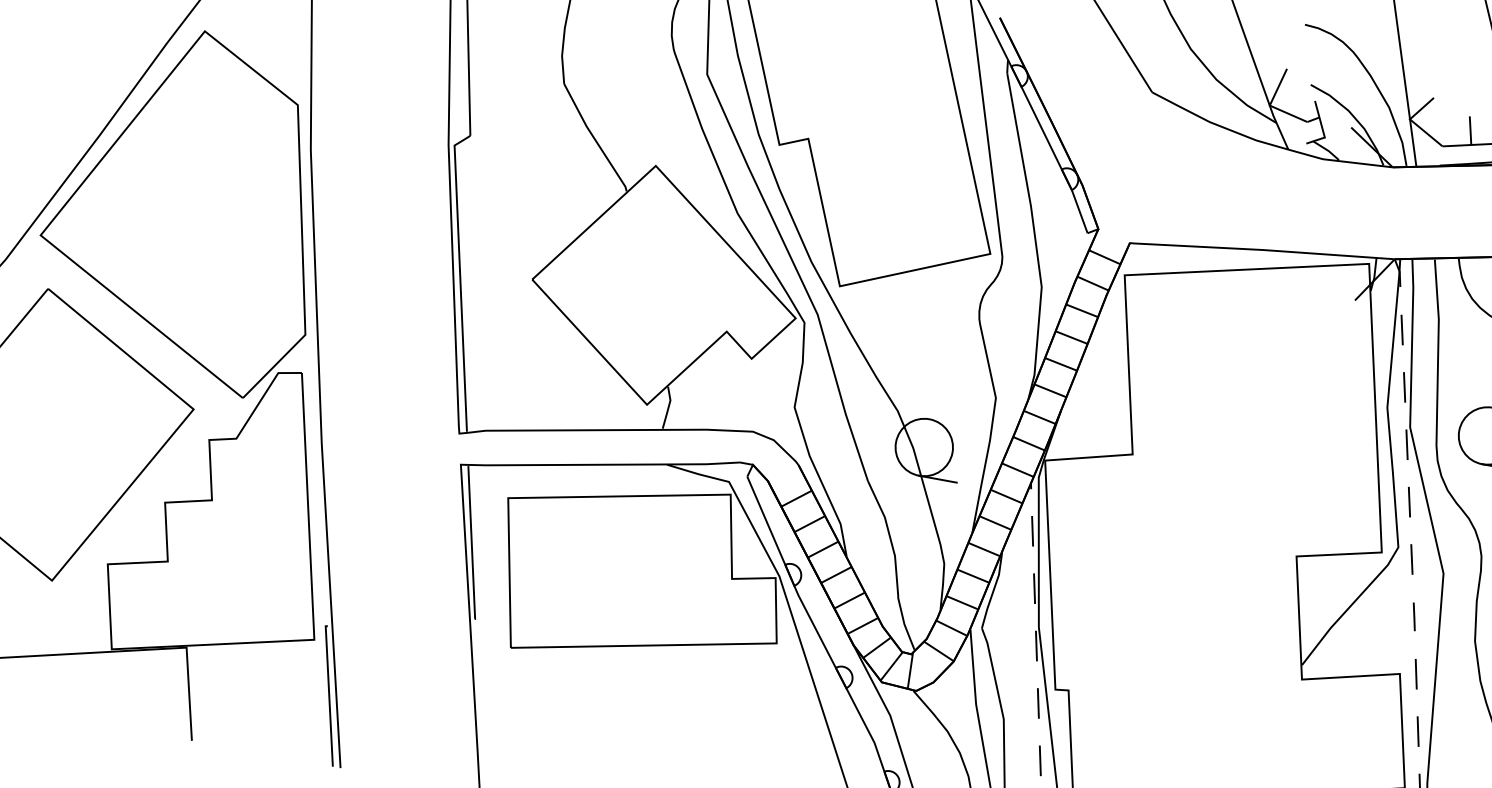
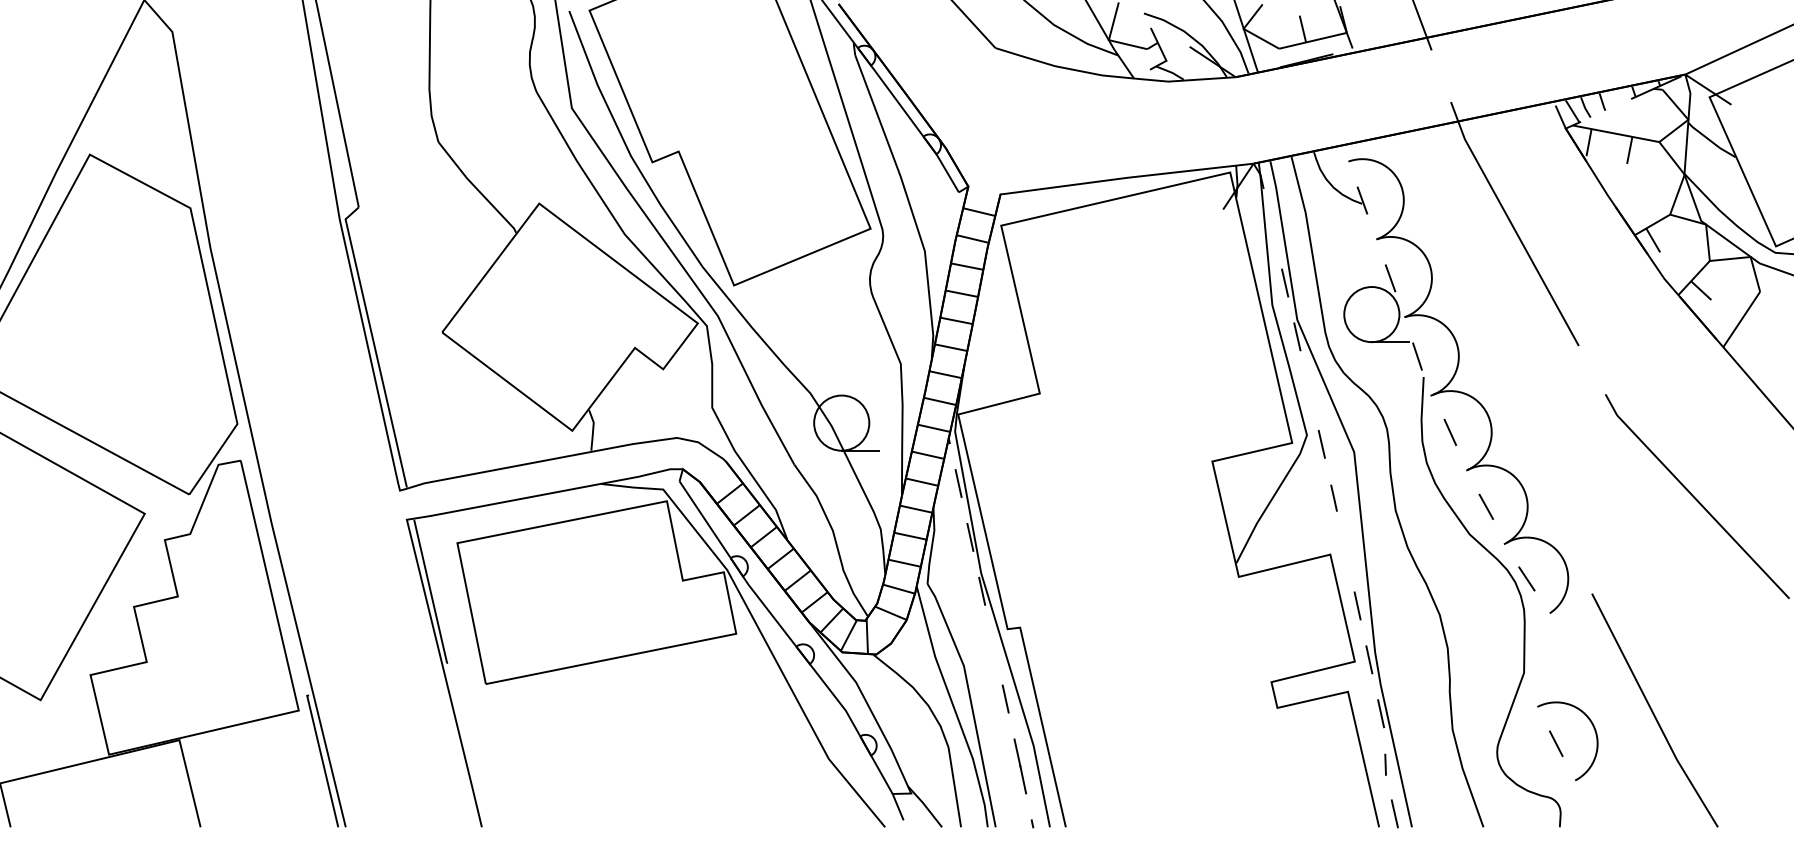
line: (1401, 329) -> (1272, 228), removed
line: (1409, 501) -> (1309, 390), removed
line: (1415, 673) -> (1345, 551), removed
line: (1038, 702) -> (993, 644), removed

